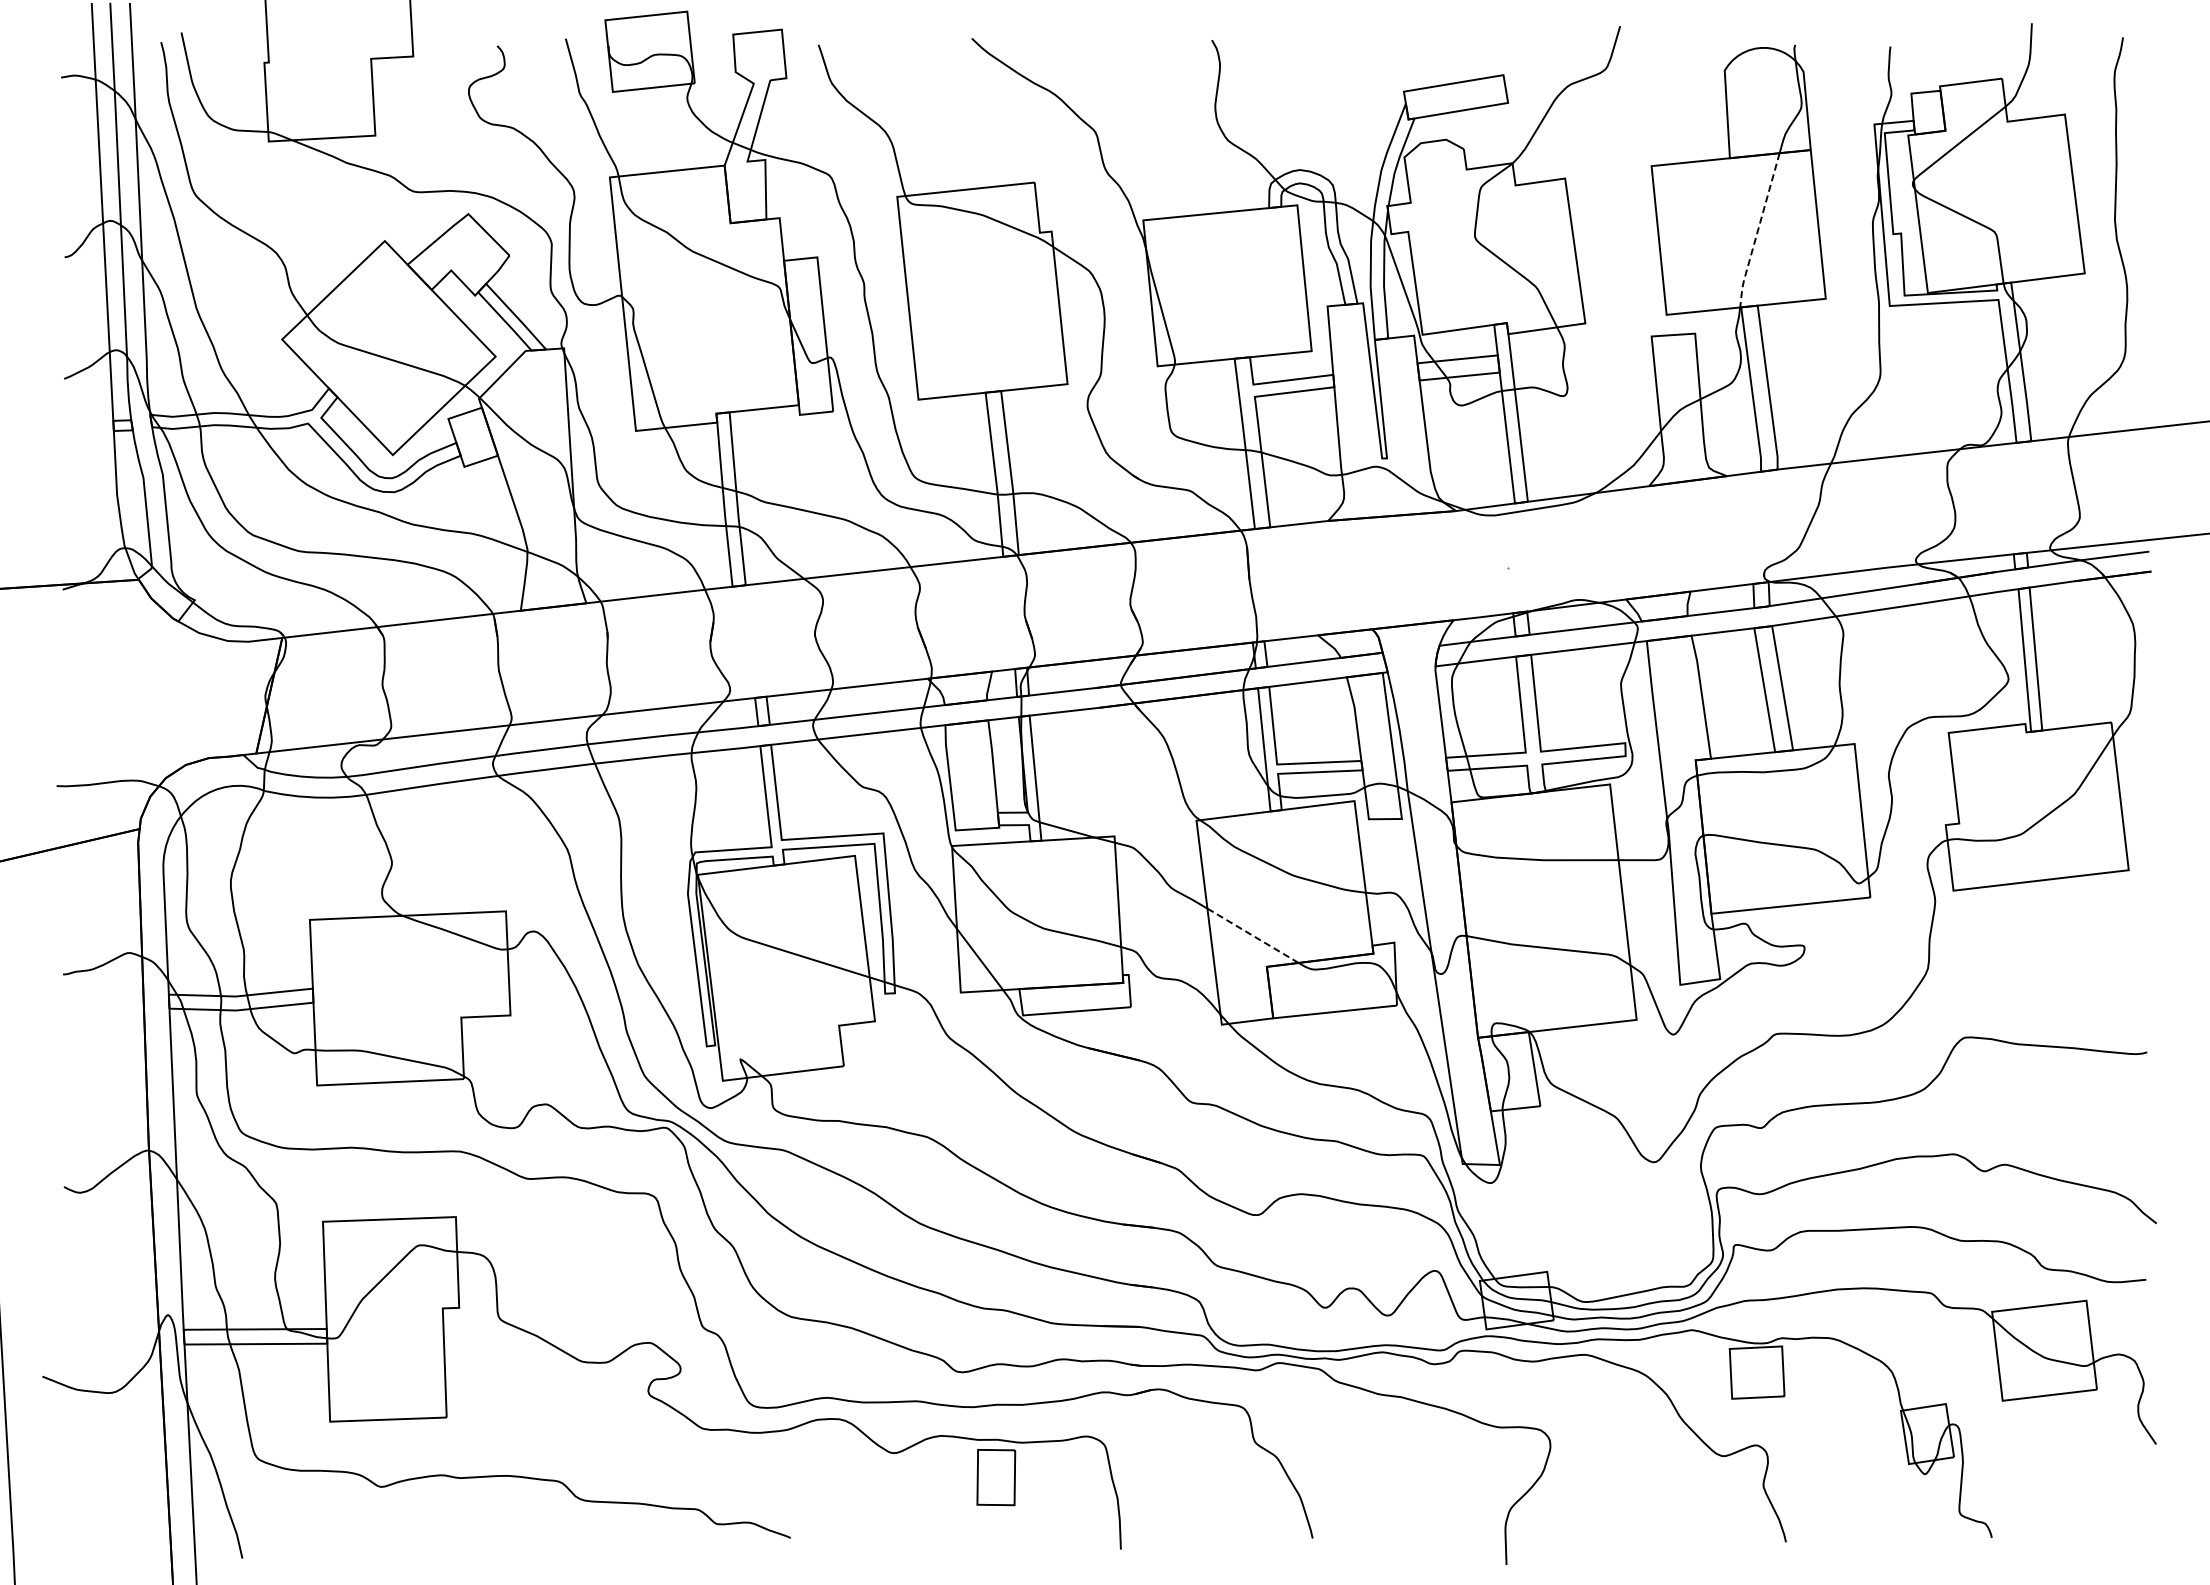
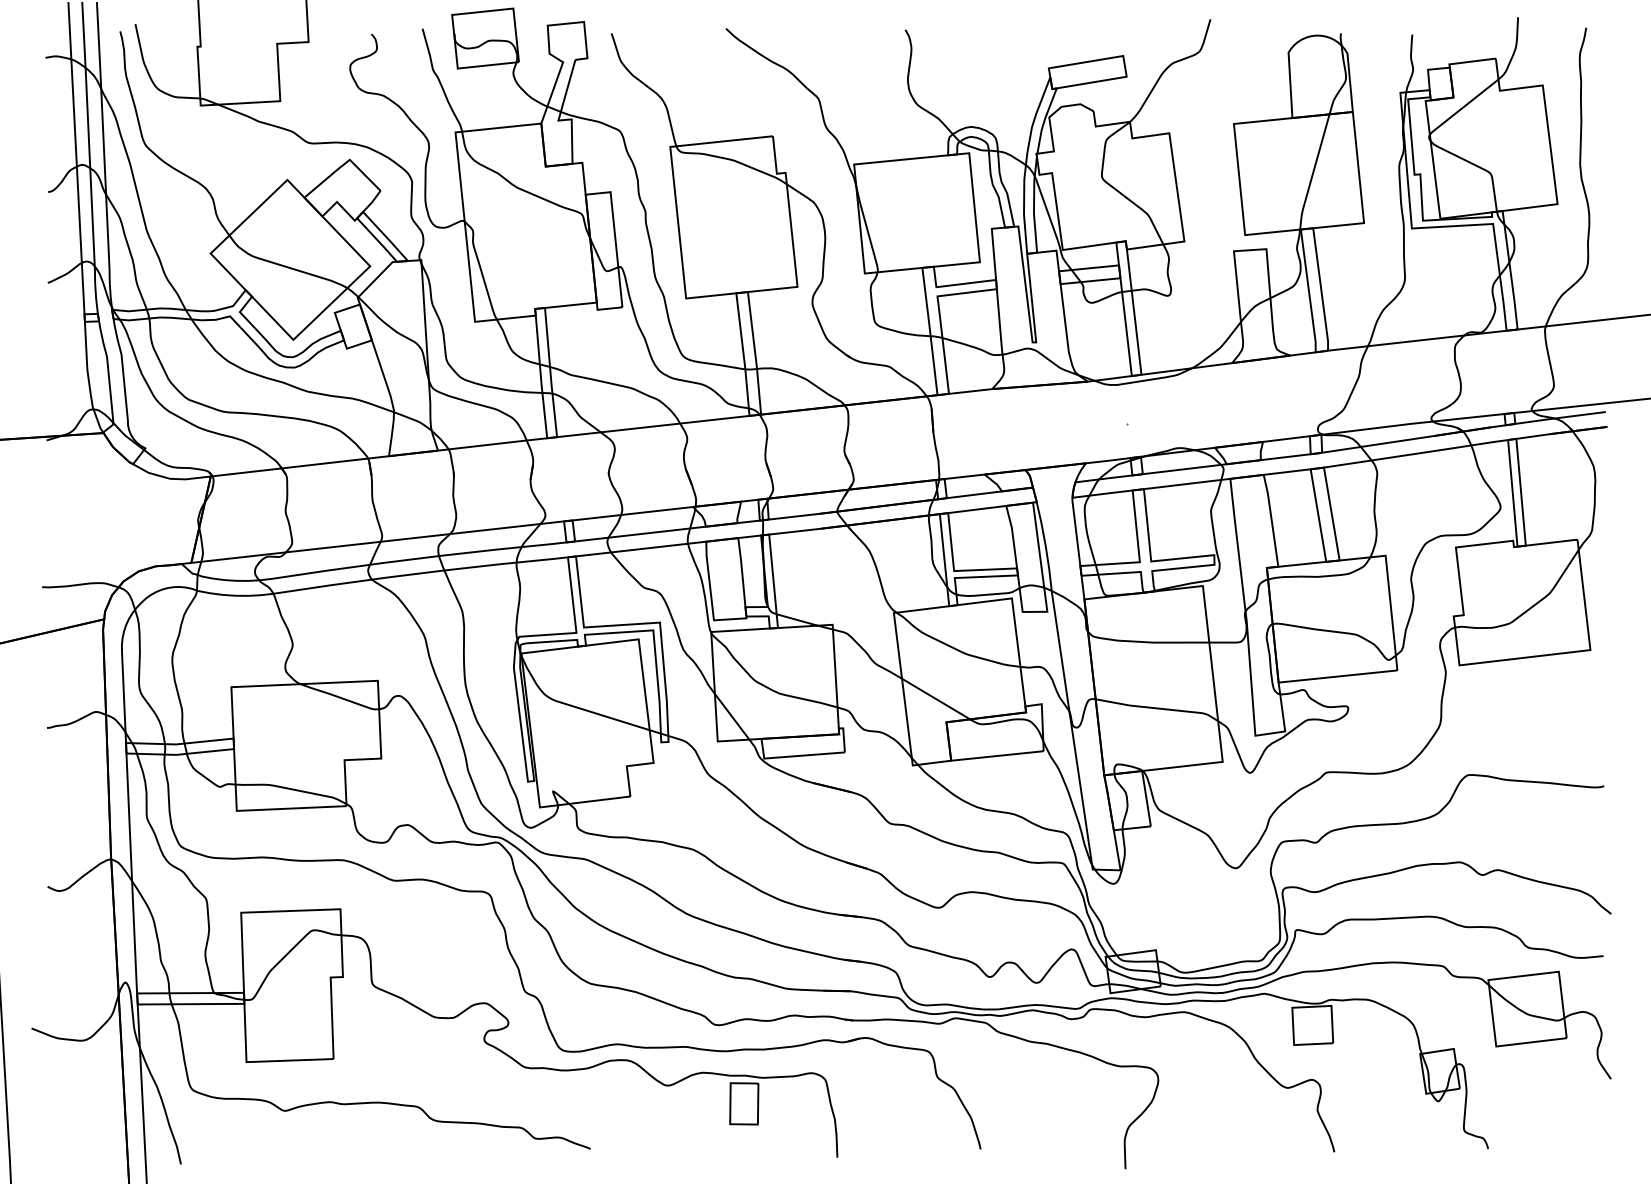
line: (1757, 231) -> (1313, 172), dashed -> solid
line: (1252, 935) -> (935, 698), dashed -> solid

